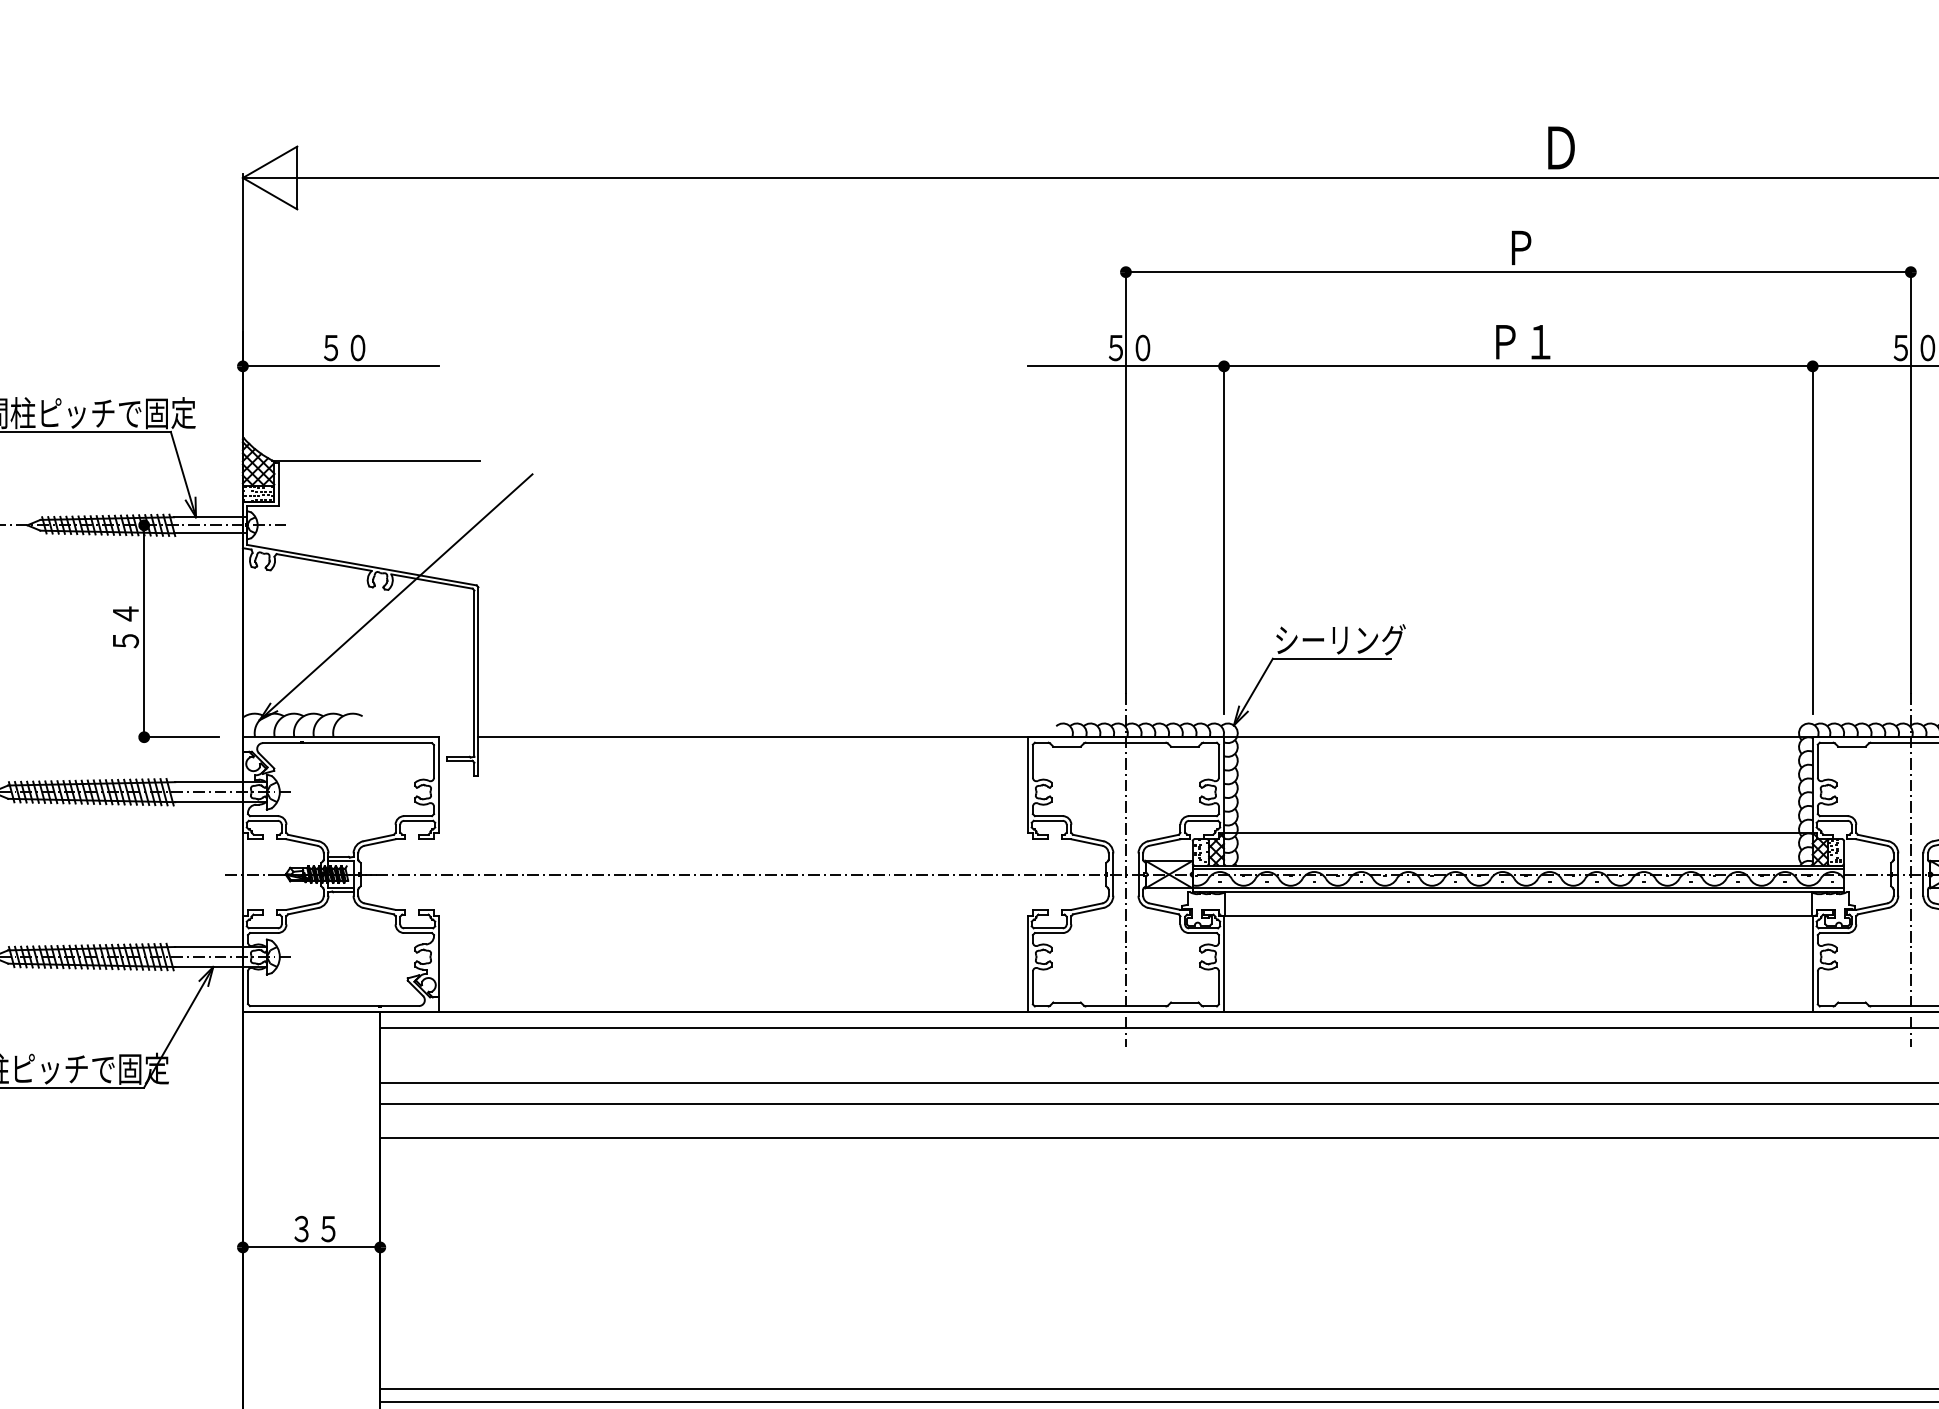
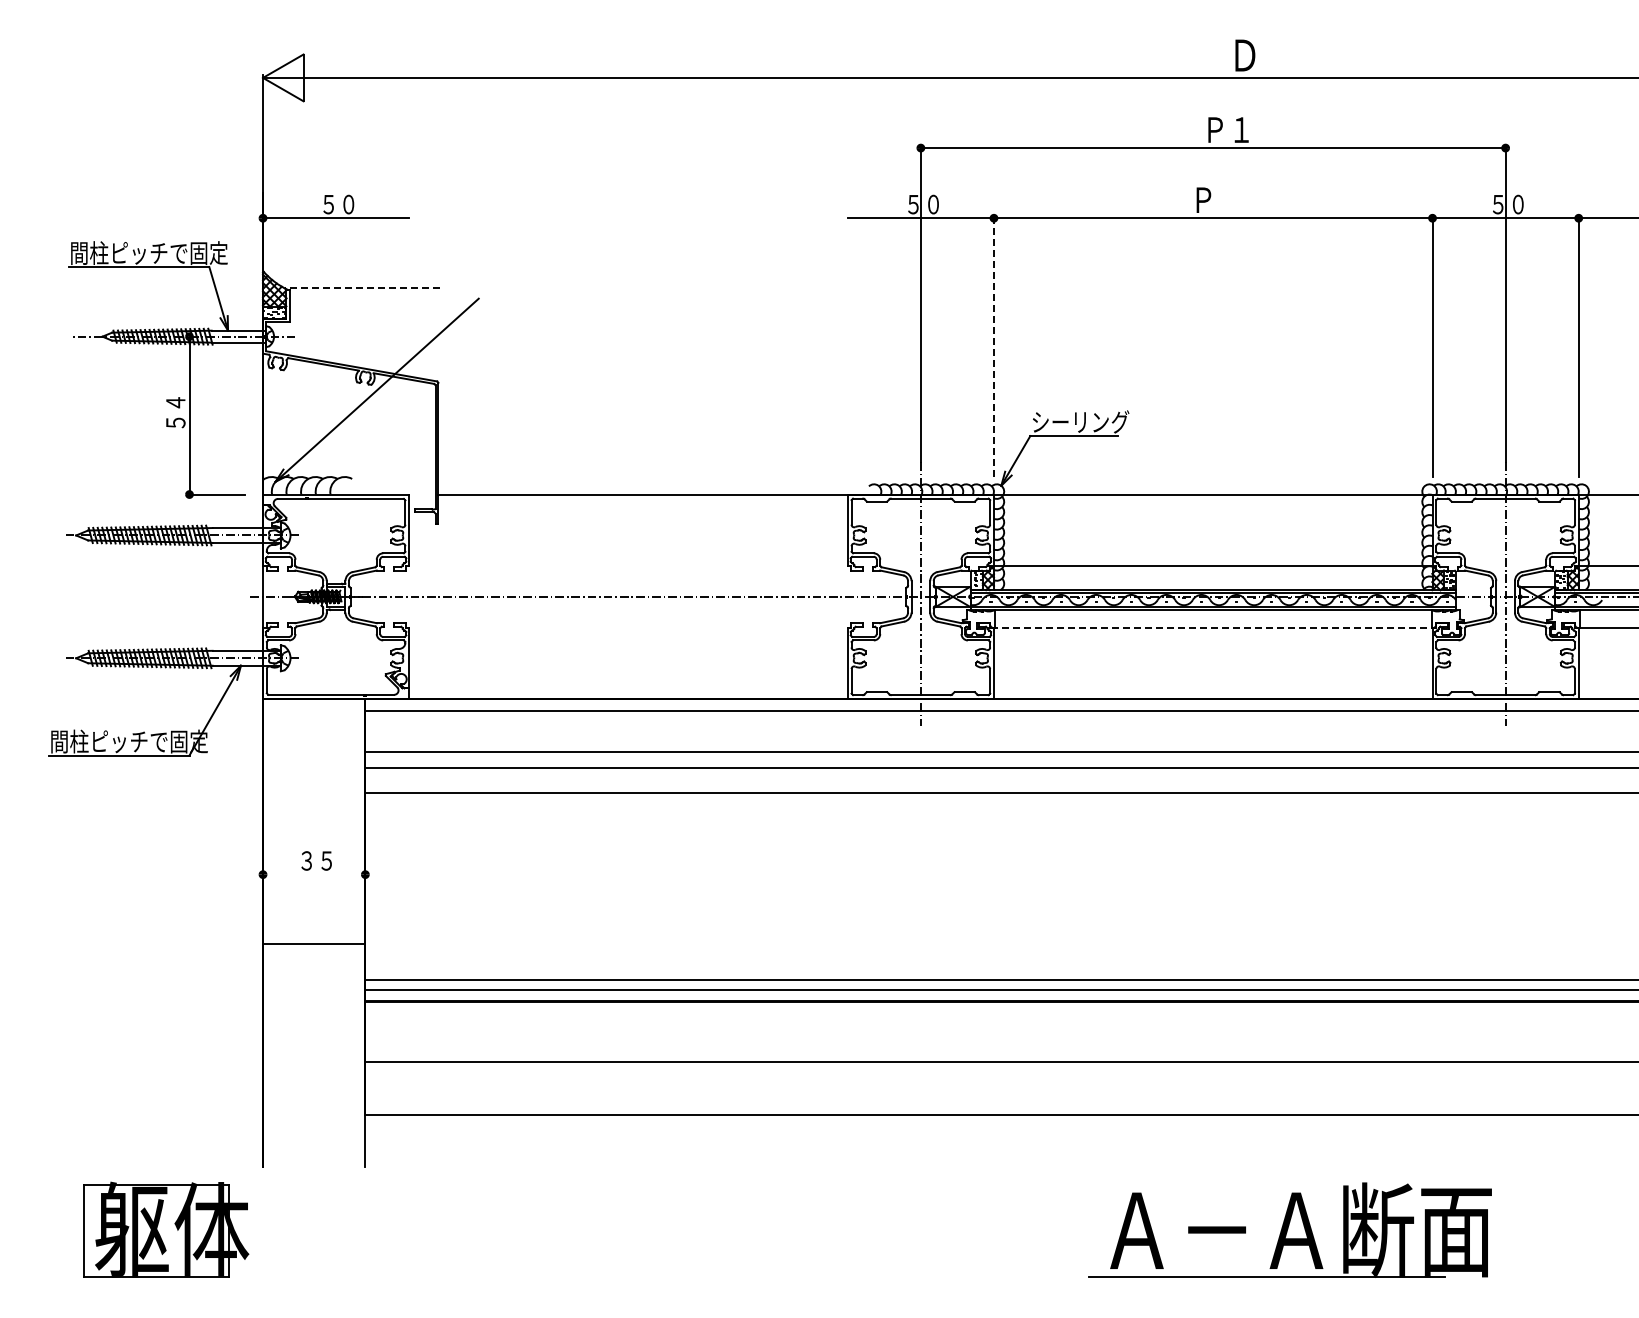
text: (1556, 247) -> (1241, 129), Ｐ -> Ｐ１
text: (1540, 341) -> (1229, 199), Ｐ１ -> Ｐ
line: (375, 460) -> (361, 288), solid -> dashed
line: (1223, 538) -> (993, 346), solid -> dashed
line: (1518, 915) -> (1213, 627), solid -> dashed
line: (312, 1247) -> (314, 943), moved

